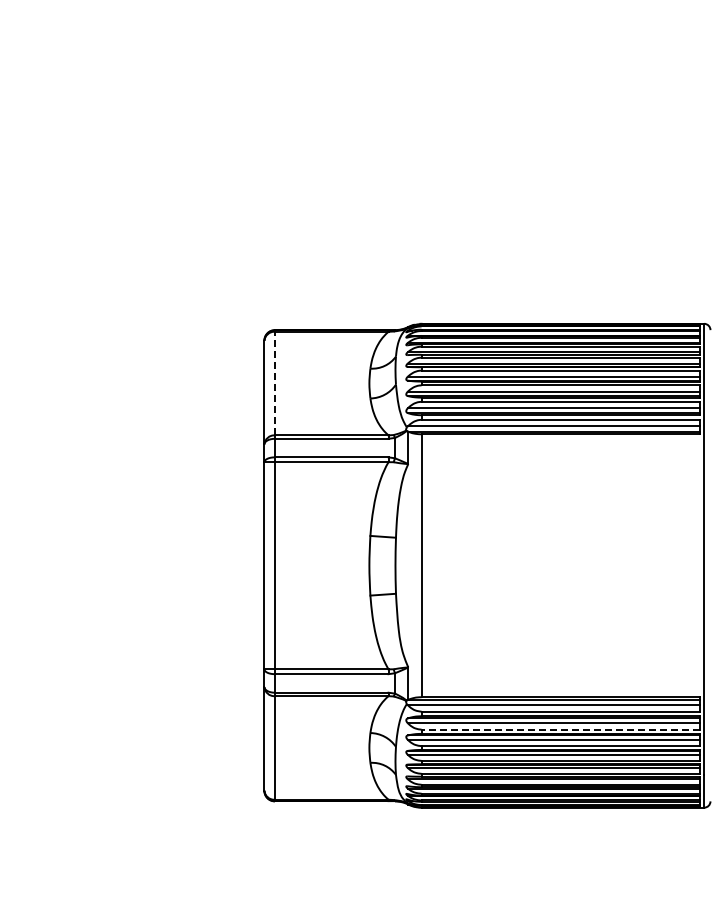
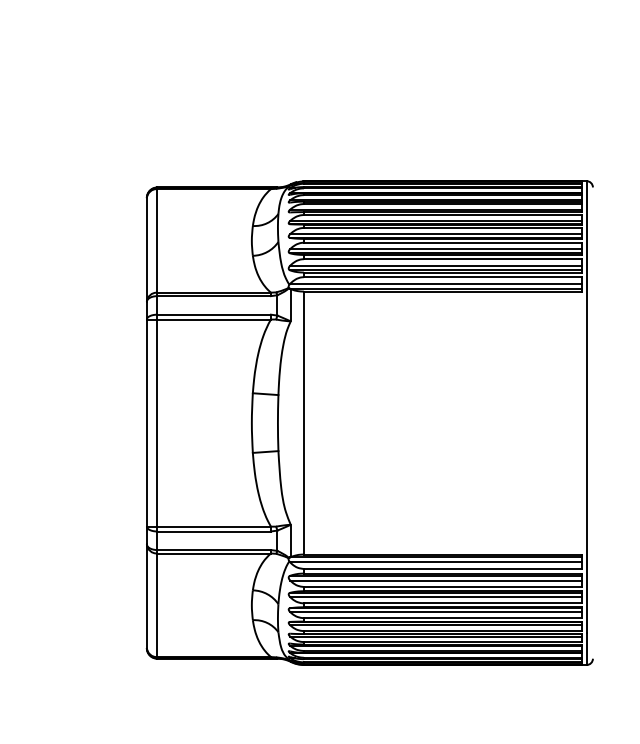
line: (274, 383) -> (156, 240), dashed -> solid
line: (560, 729) -> (442, 586), dashed -> solid

